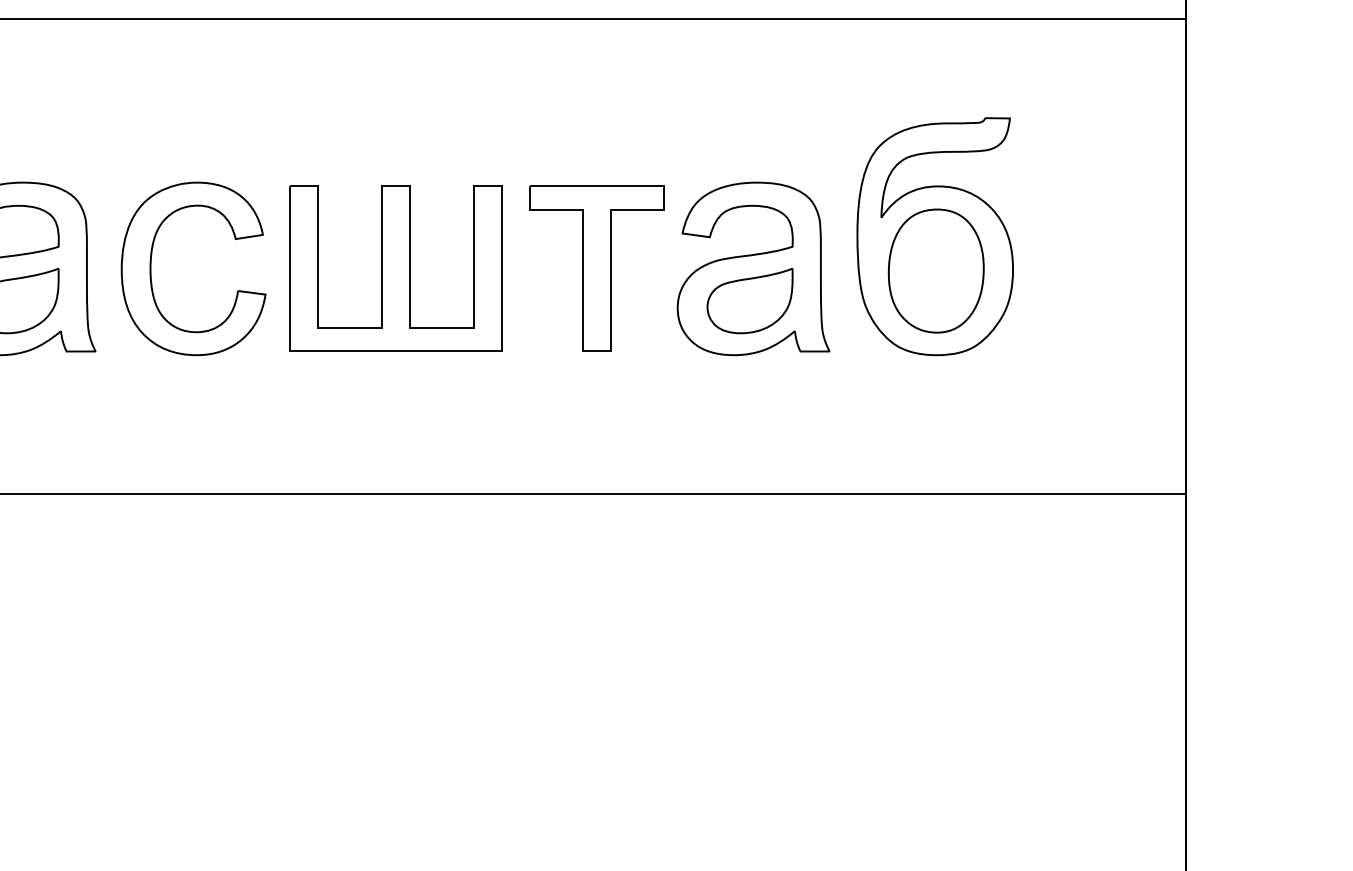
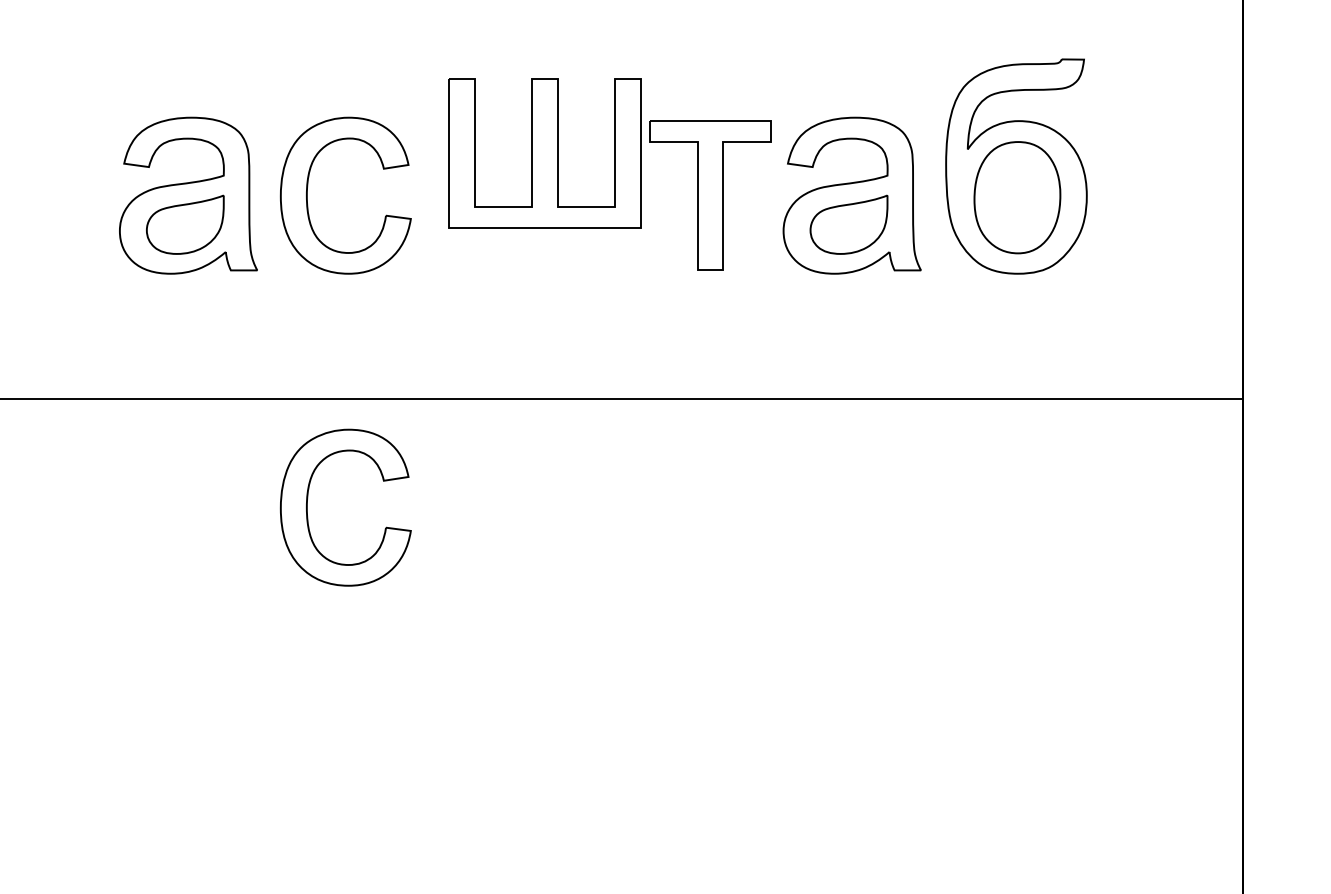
part: (395, 268) -> (544, 153), moved
part: (151, 613) -> (307, 507), added

